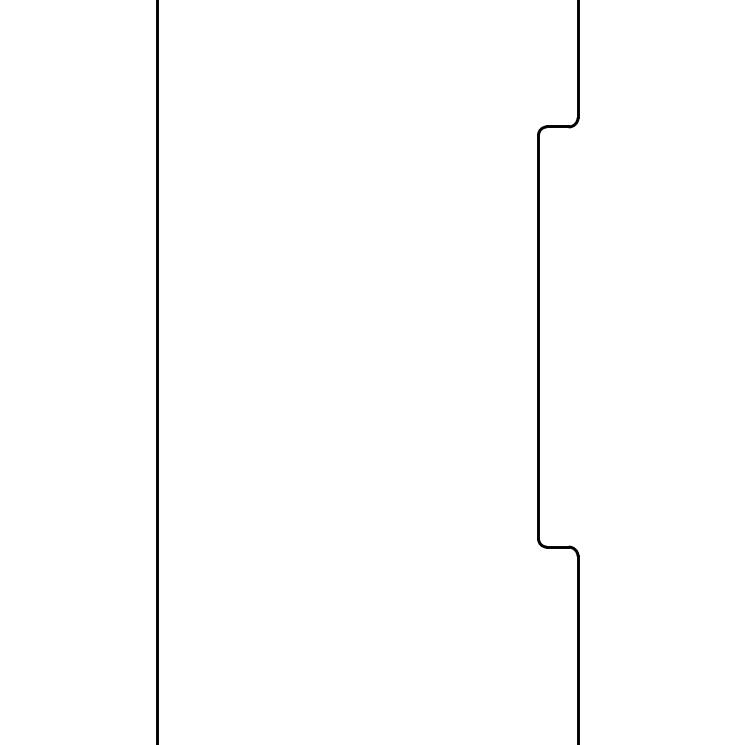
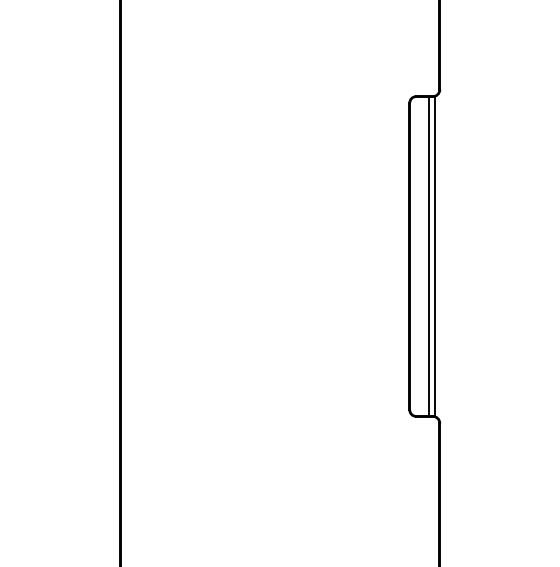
line: (563, 336) -> (428, 256), added
line: (571, 336) -> (434, 256), added

